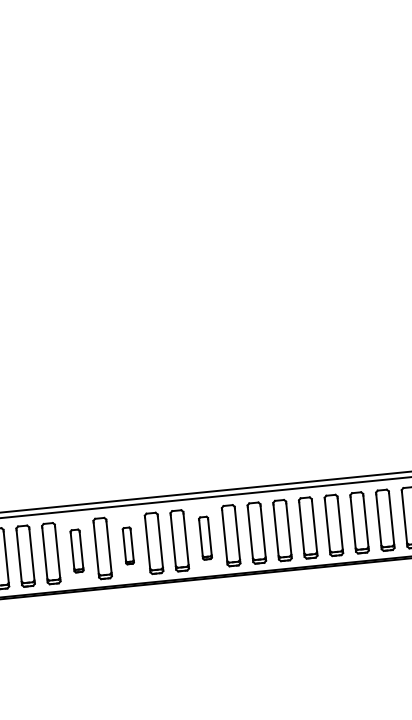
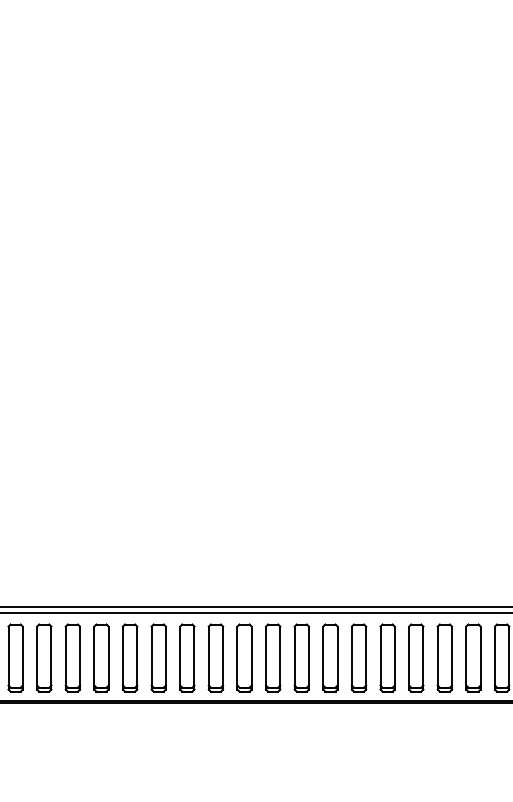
part: (205, 537) -> (187, 657), size x1.43
part: (128, 545) -> (101, 657), size x1.67
part: (77, 550) -> (44, 657), size x1.43

